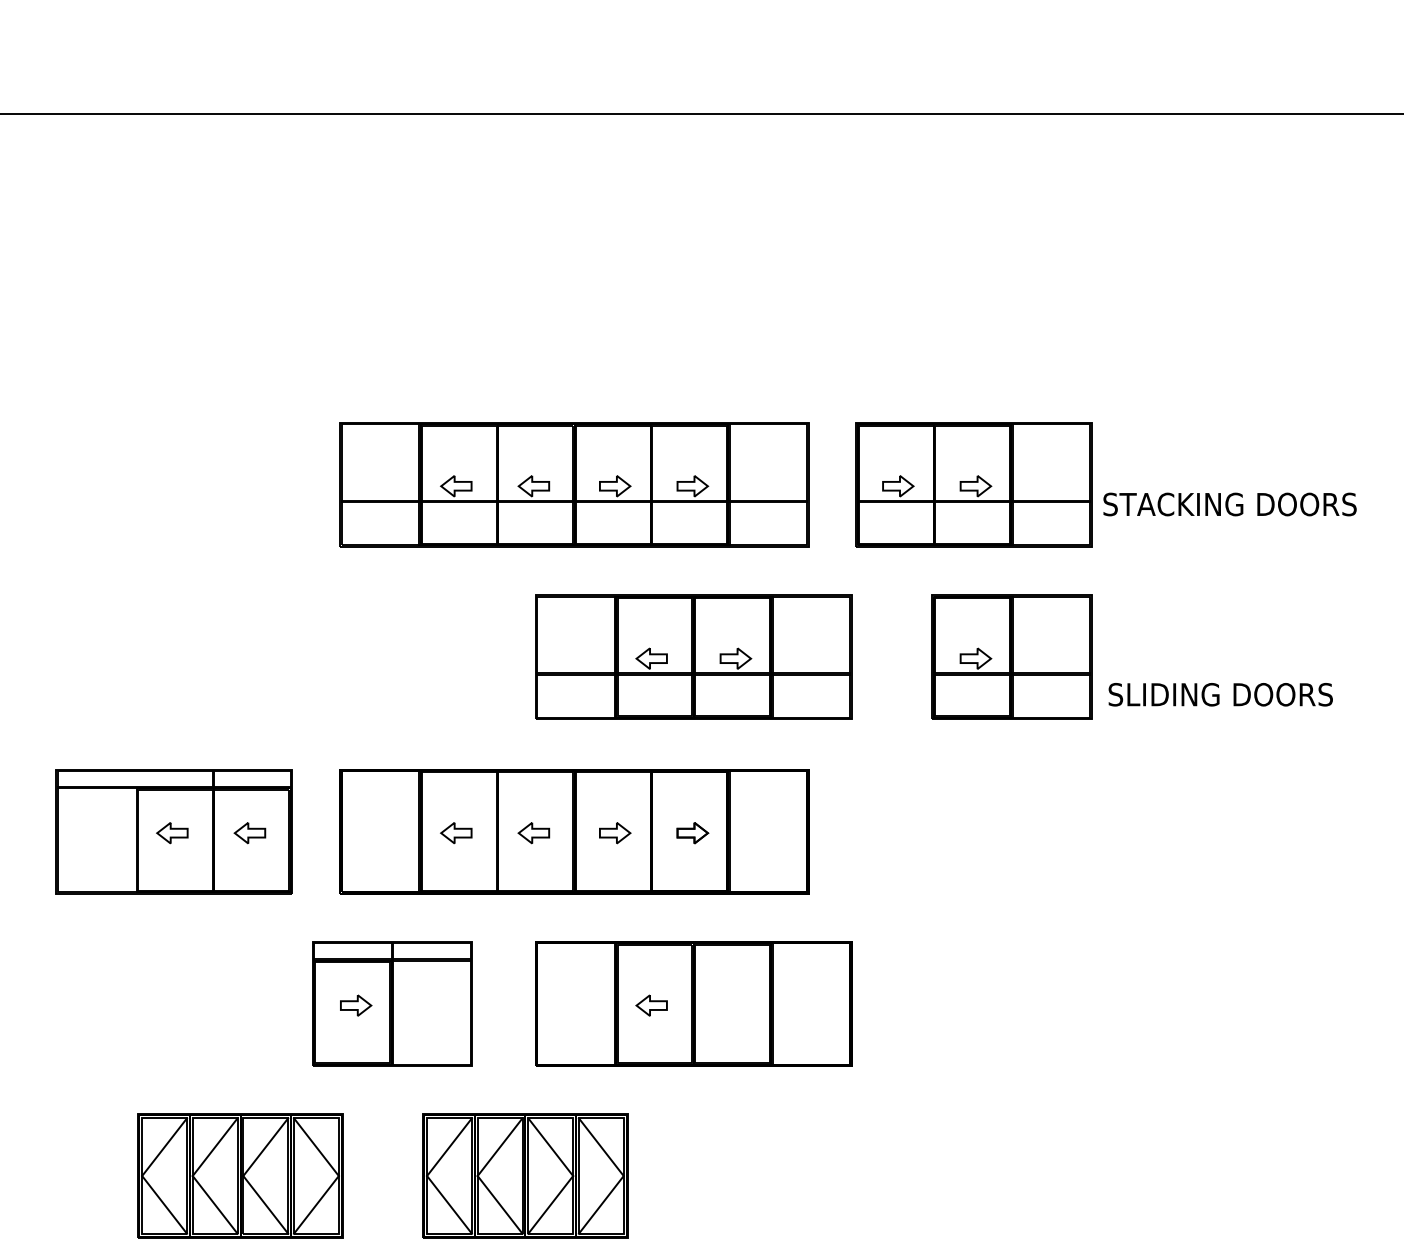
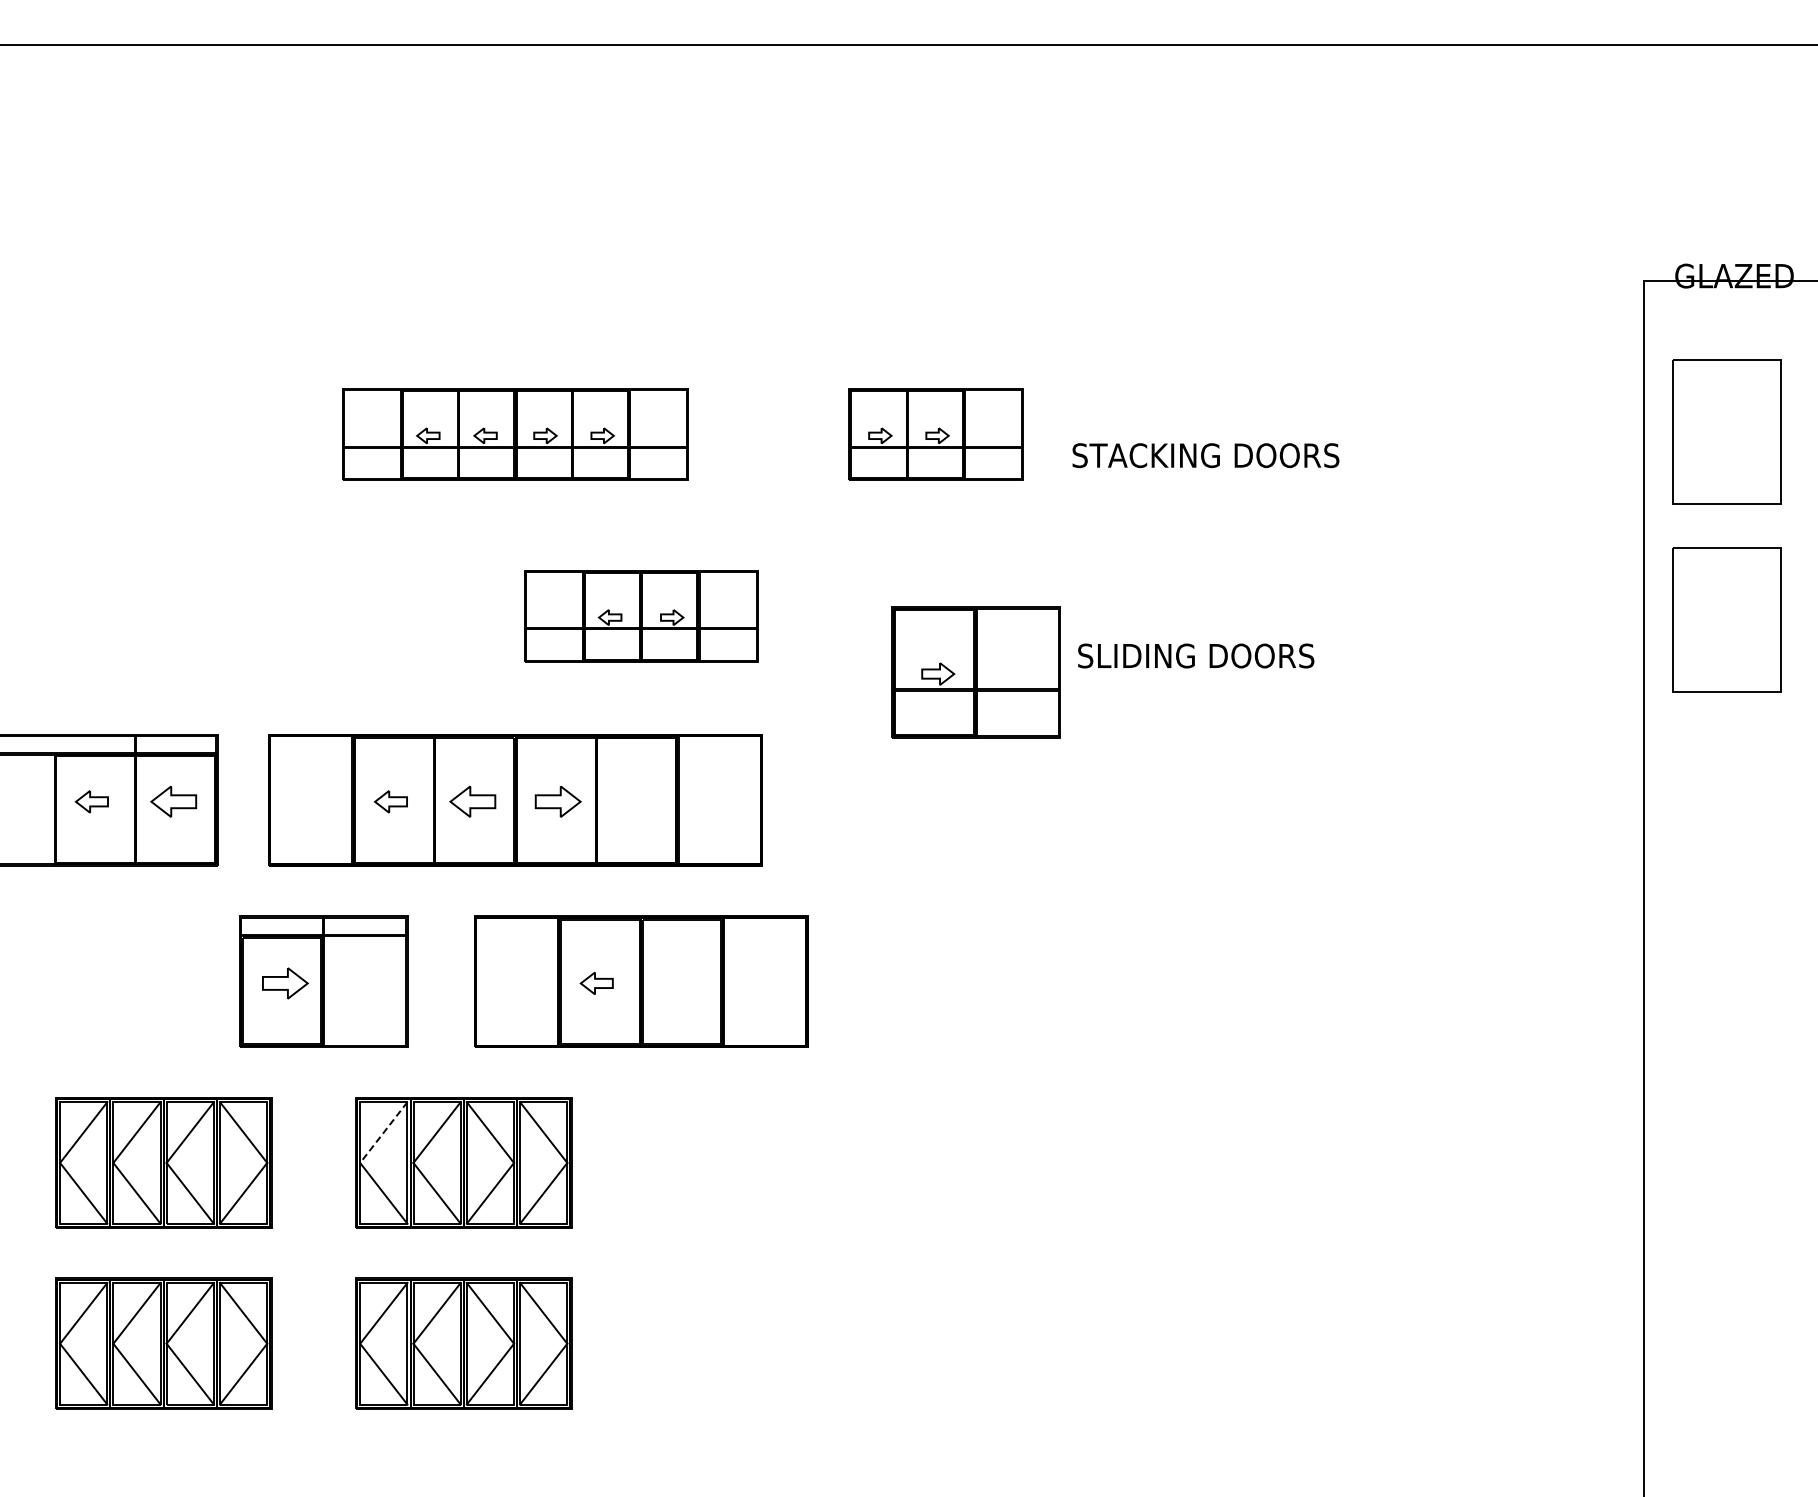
part: (574, 484) -> (515, 434), size x0.7
part: (973, 484) -> (935, 434), size x0.7
part: (694, 657) -> (641, 616), size x0.7
part: (1011, 657) -> (975, 672), moved
part: (249, 832) -> (173, 801), size x1.4
part: (533, 832) -> (472, 801), size x1.4
part: (615, 832) -> (558, 801), size x1.4
part: (693, 832) -> (640, 801), removed
part: (356, 1005) -> (285, 983), size x1.4
line: (449, 1147) -> (383, 1132), solid -> dashed

